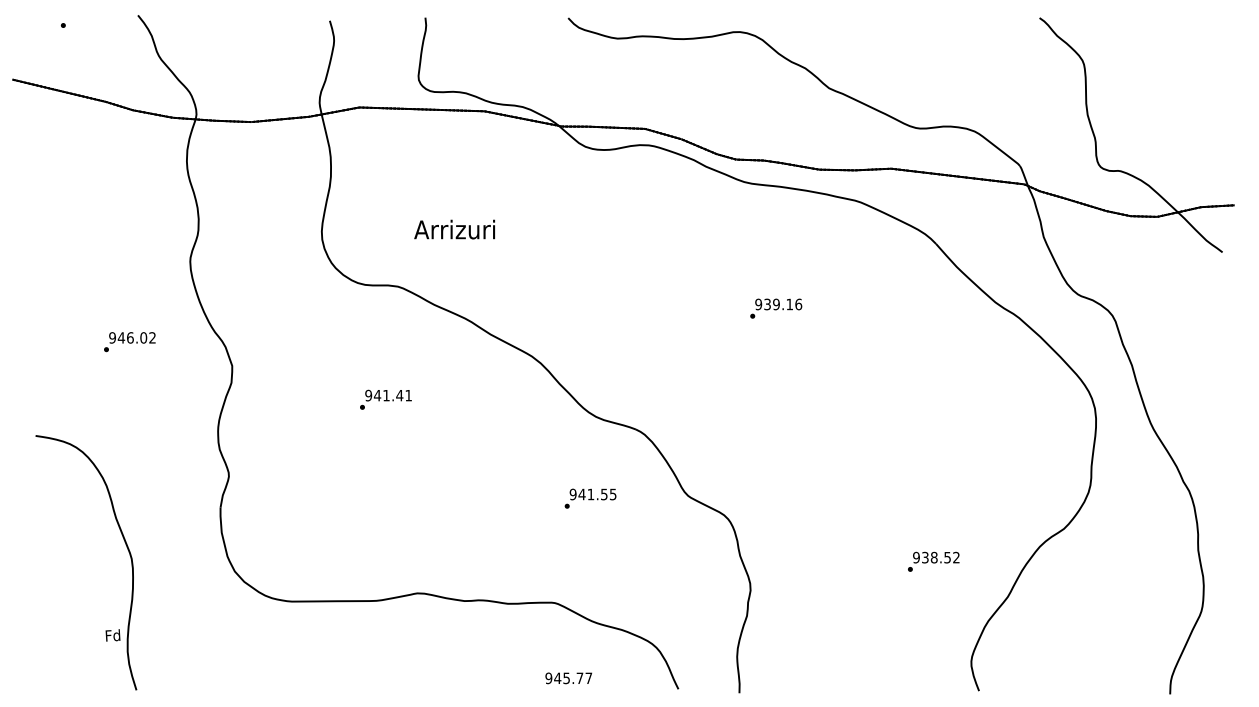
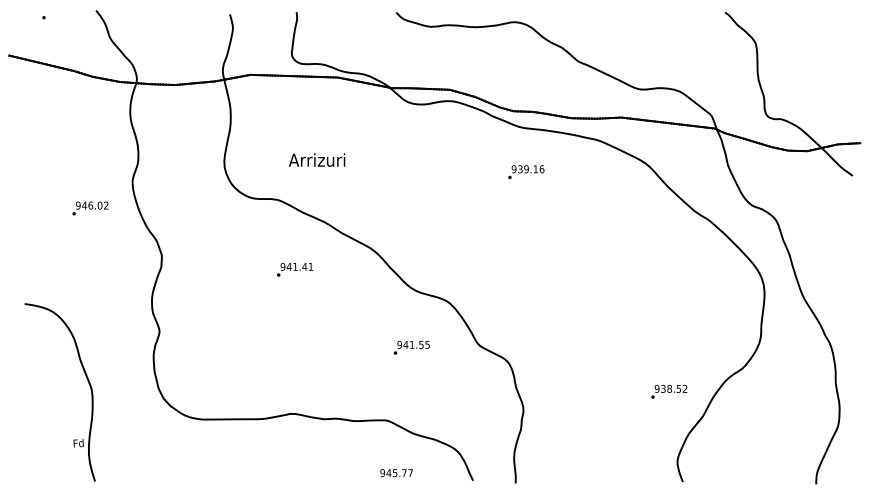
text: (776, 309) -> (526, 172), moved
text: (129, 342) -> (90, 208), moved
text: (386, 399) -> (295, 269), moved
text: (934, 561) -> (669, 391), moved

